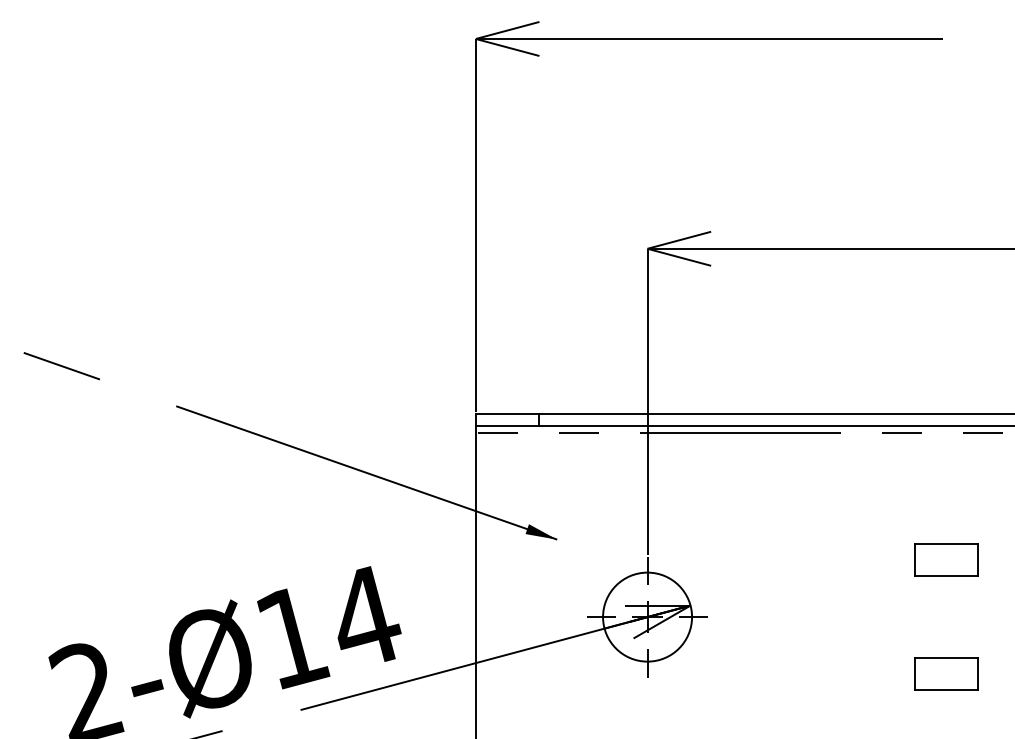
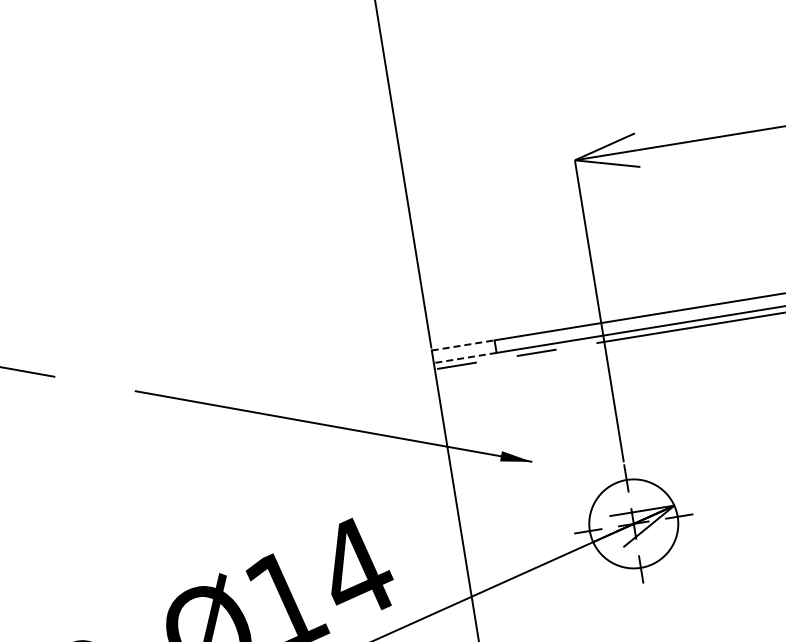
line: (507, 413) -> (462, 345), solid -> dashed
line: (507, 426) -> (465, 358), solid -> dashed

